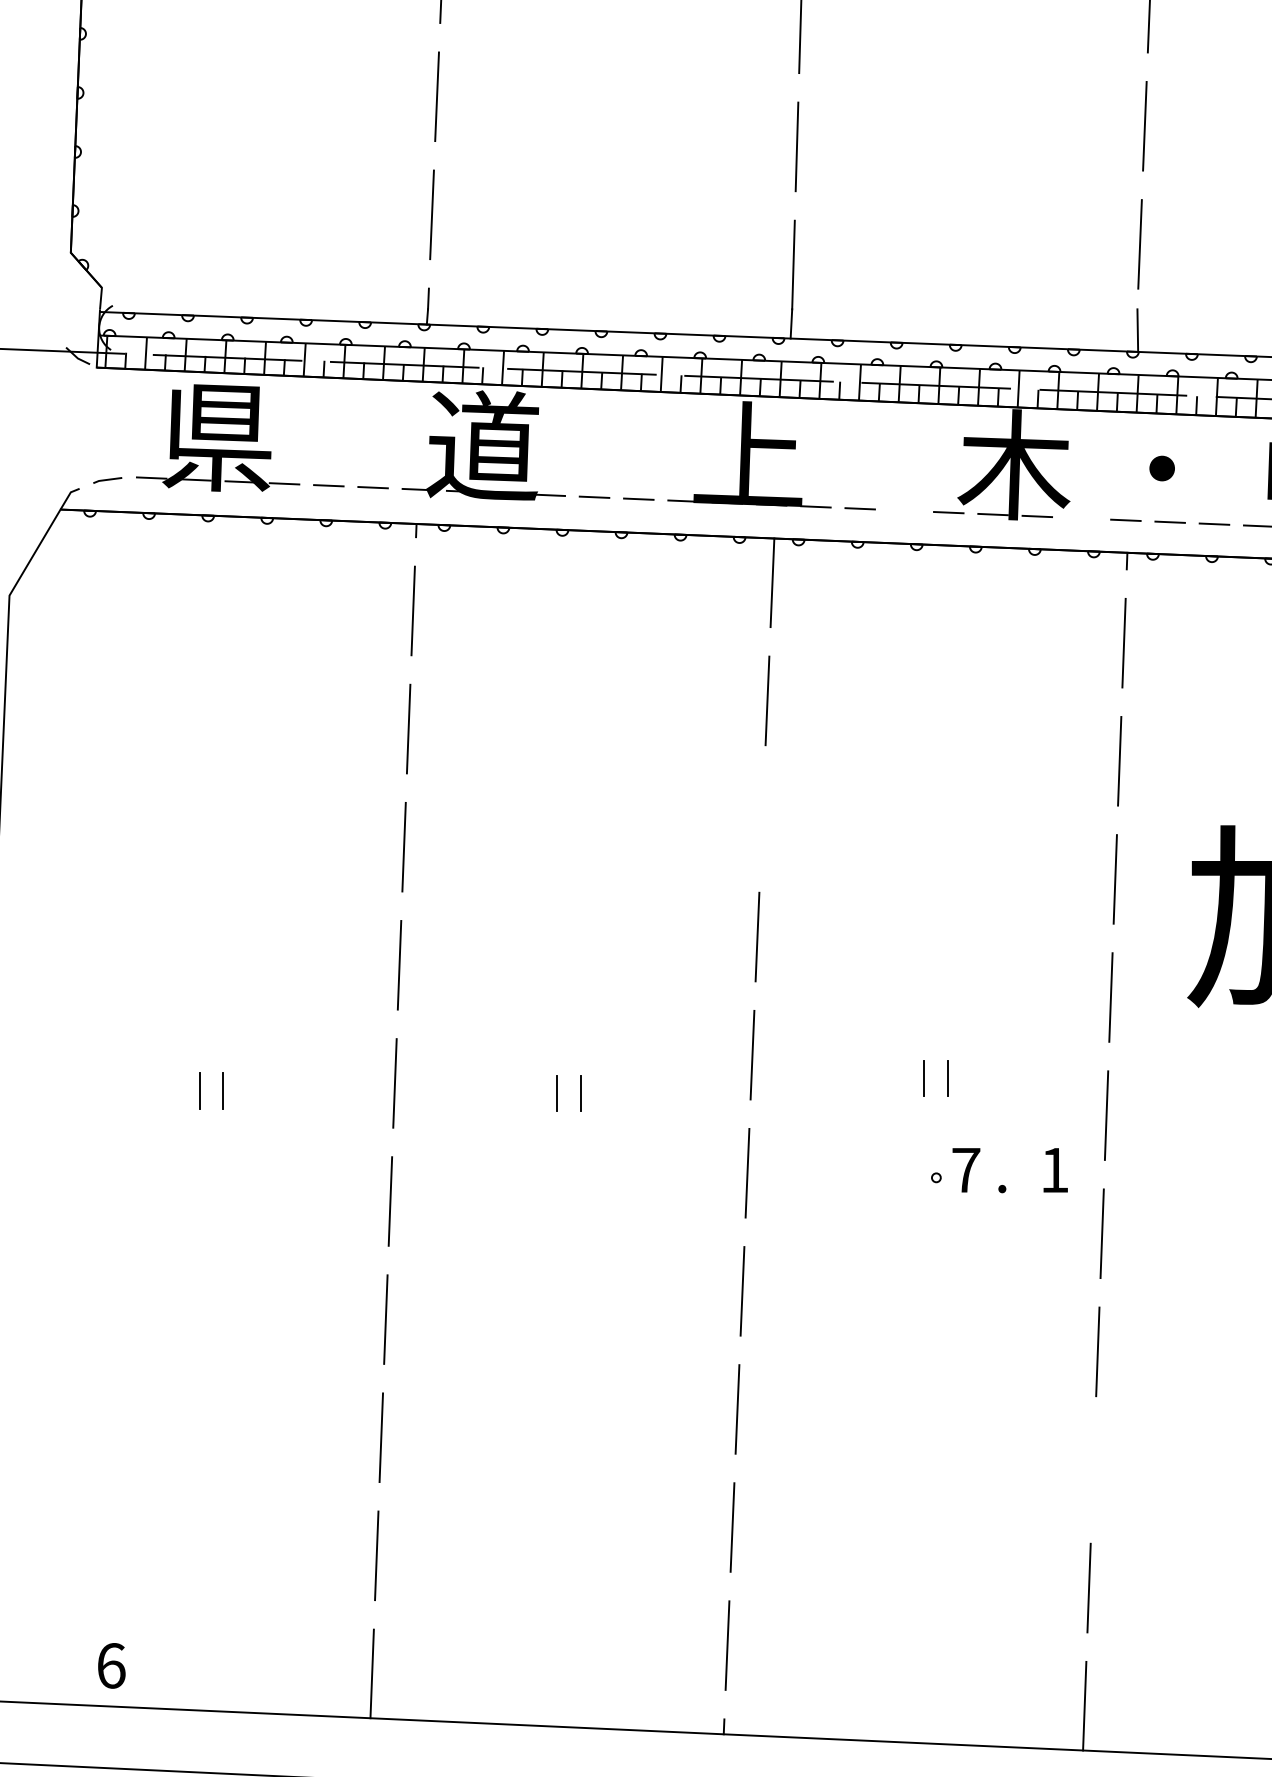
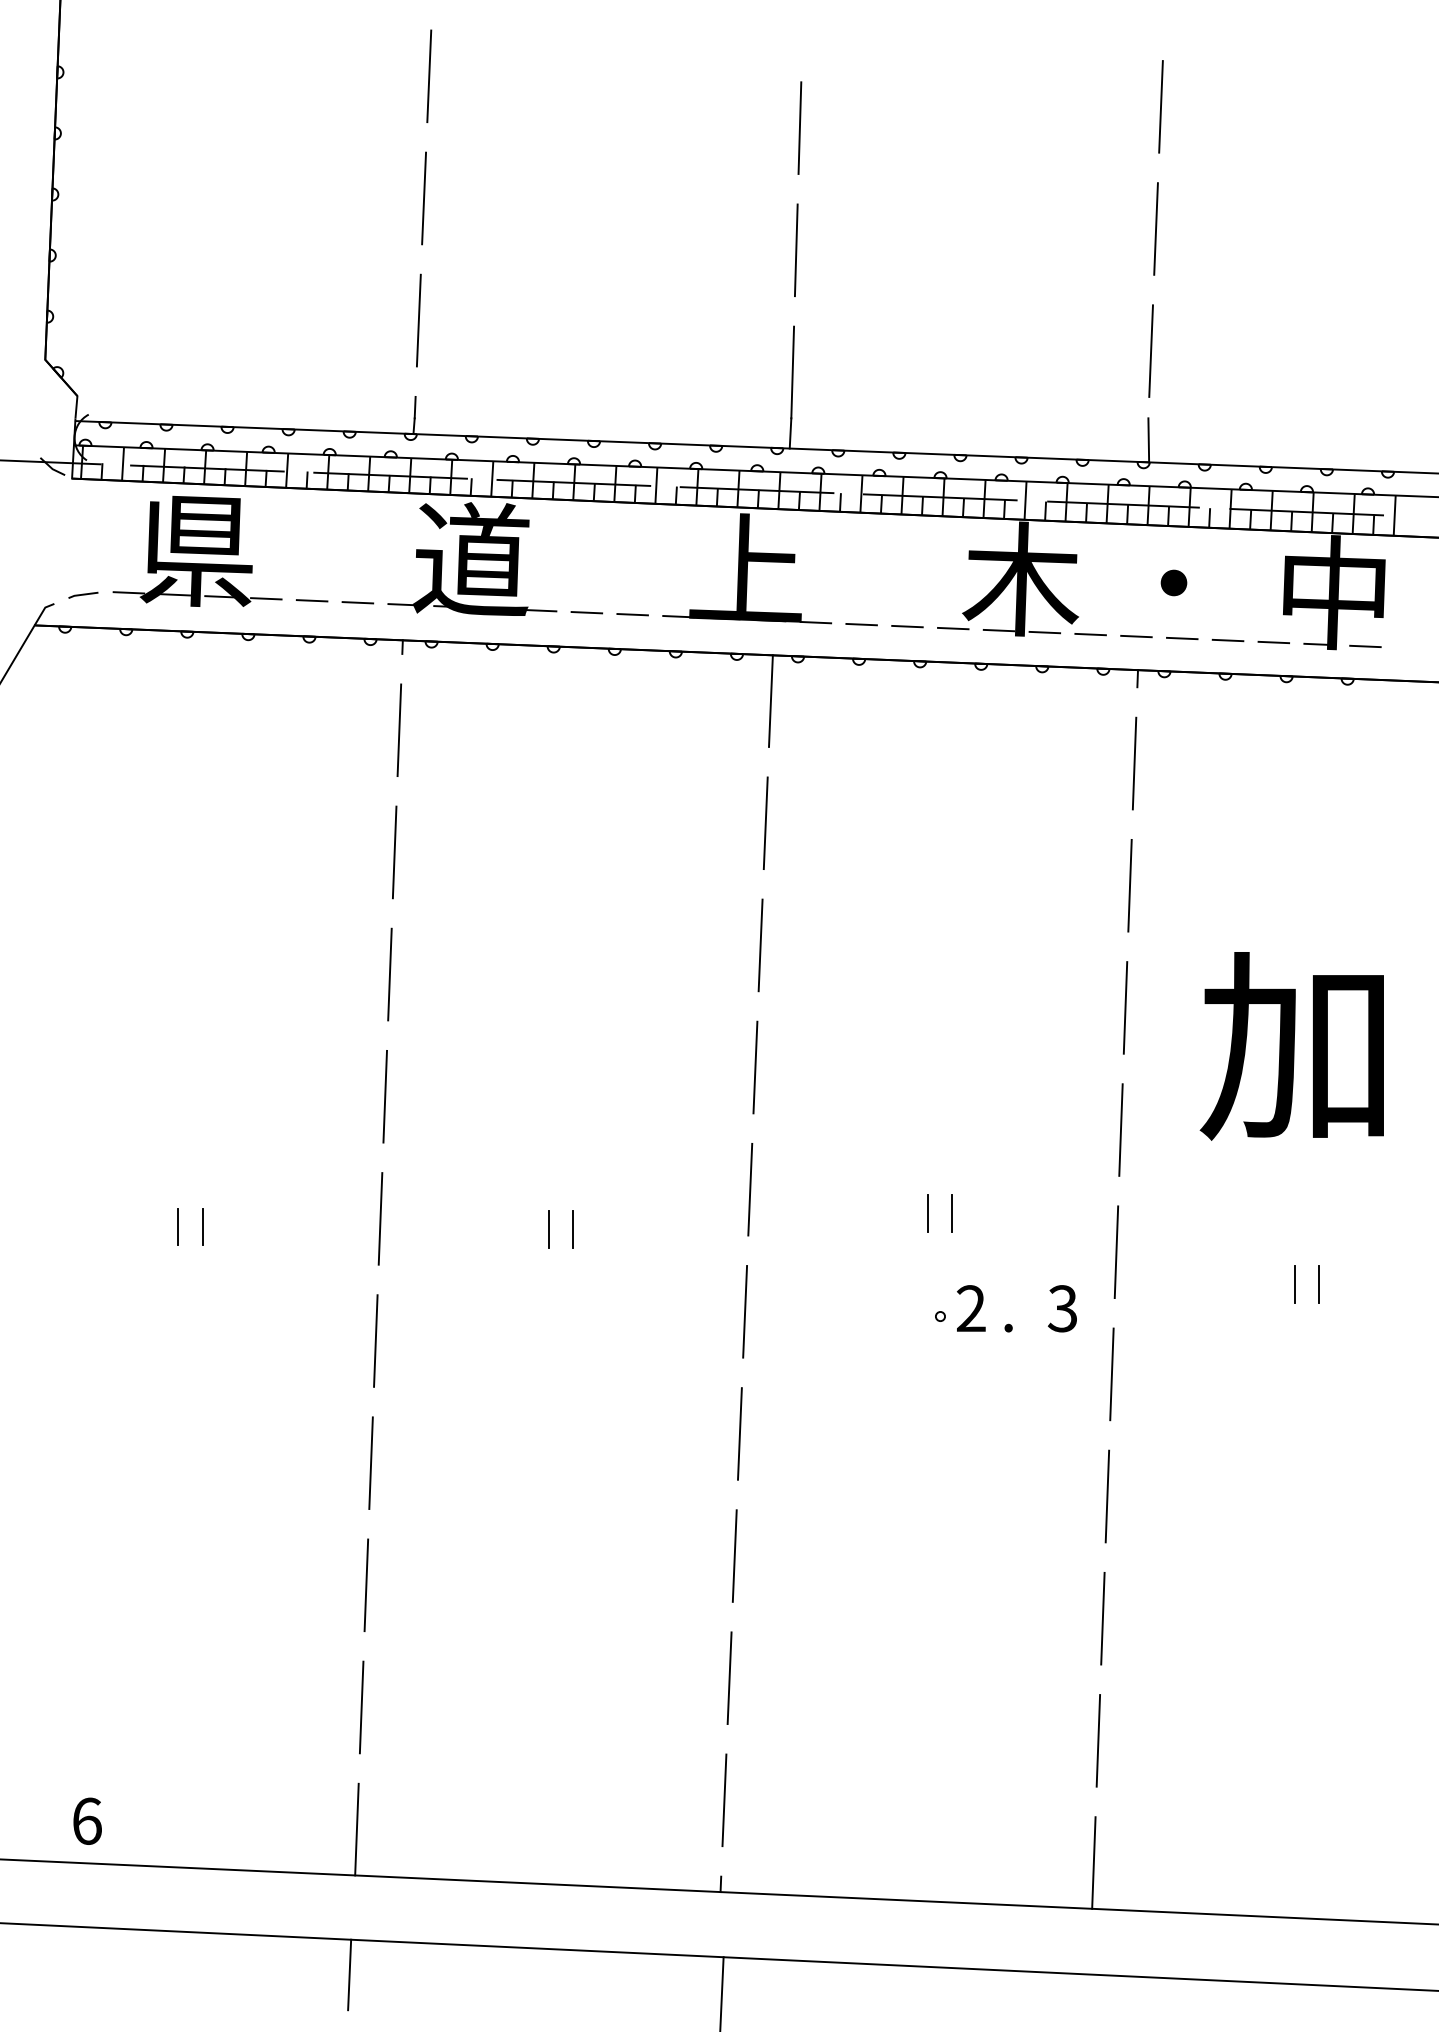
line: (904, 510) -> (907, 626), added
line: (1081, 518) -> (1090, 634), added
line: (762, 819) -> (760, 945), added
text: (965, 1170) -> (970, 1308), 7 -> 2
text: (1053, 1170) -> (1061, 1308), 1 -> 3
line: (1093, 1469) -> (1102, 1618), added

